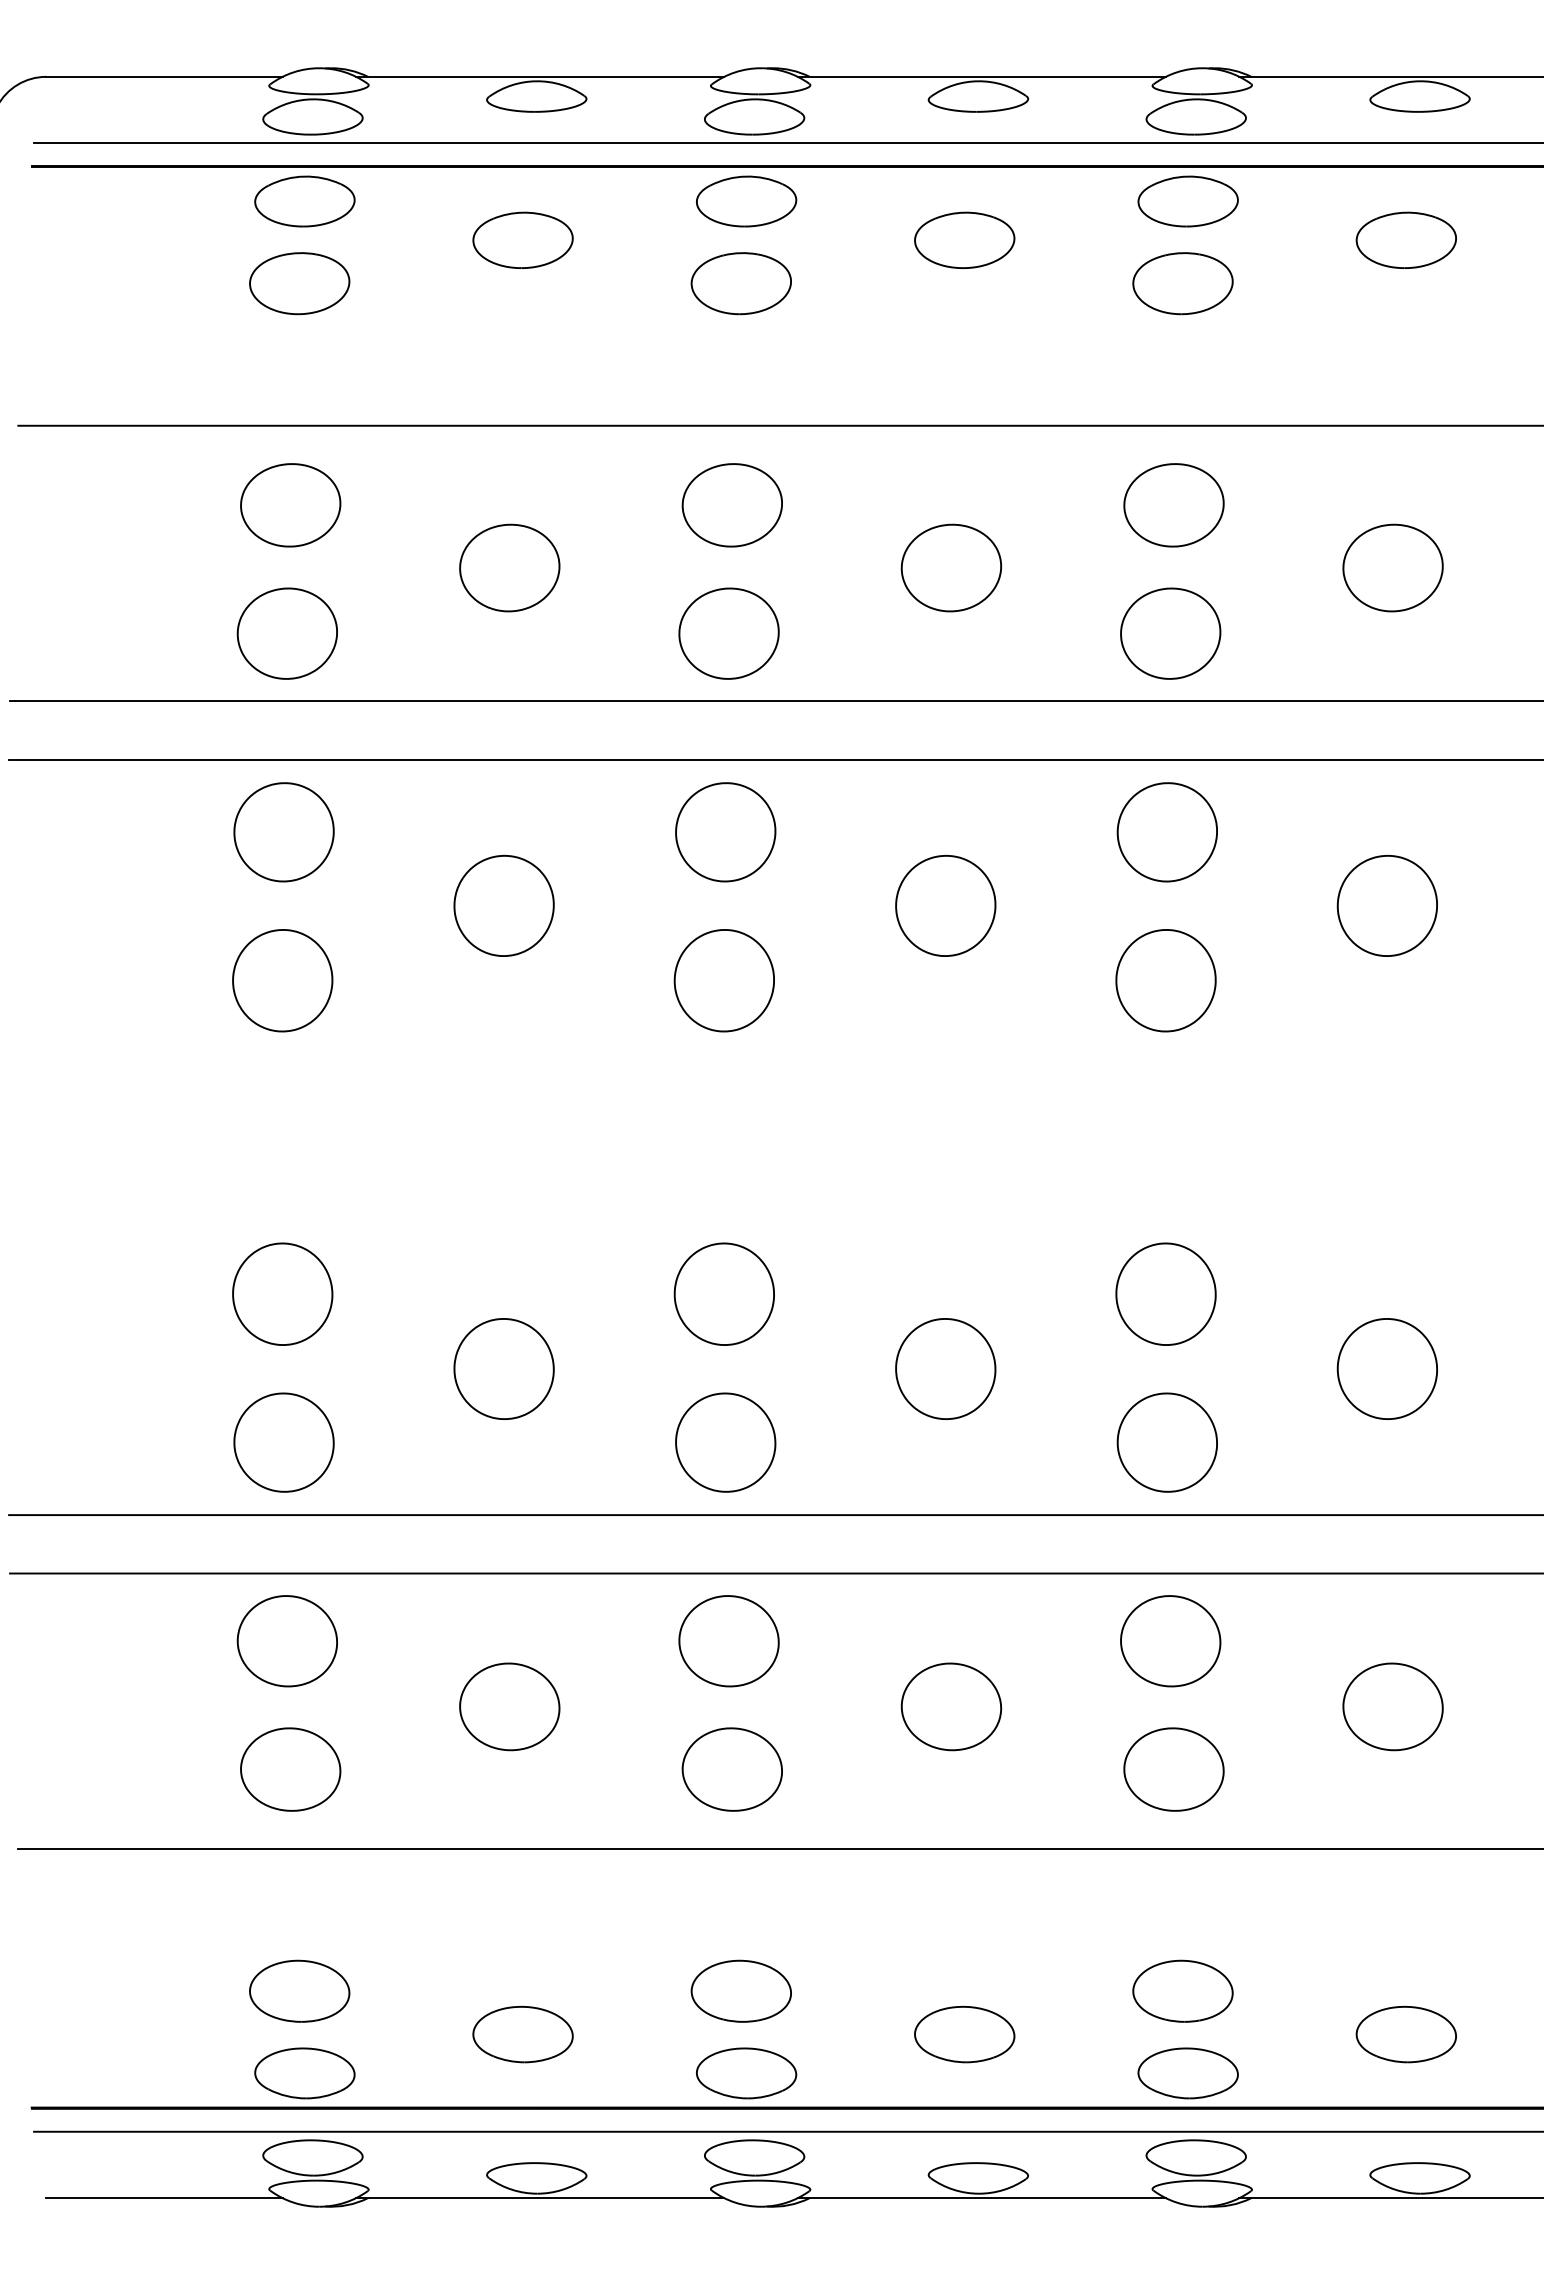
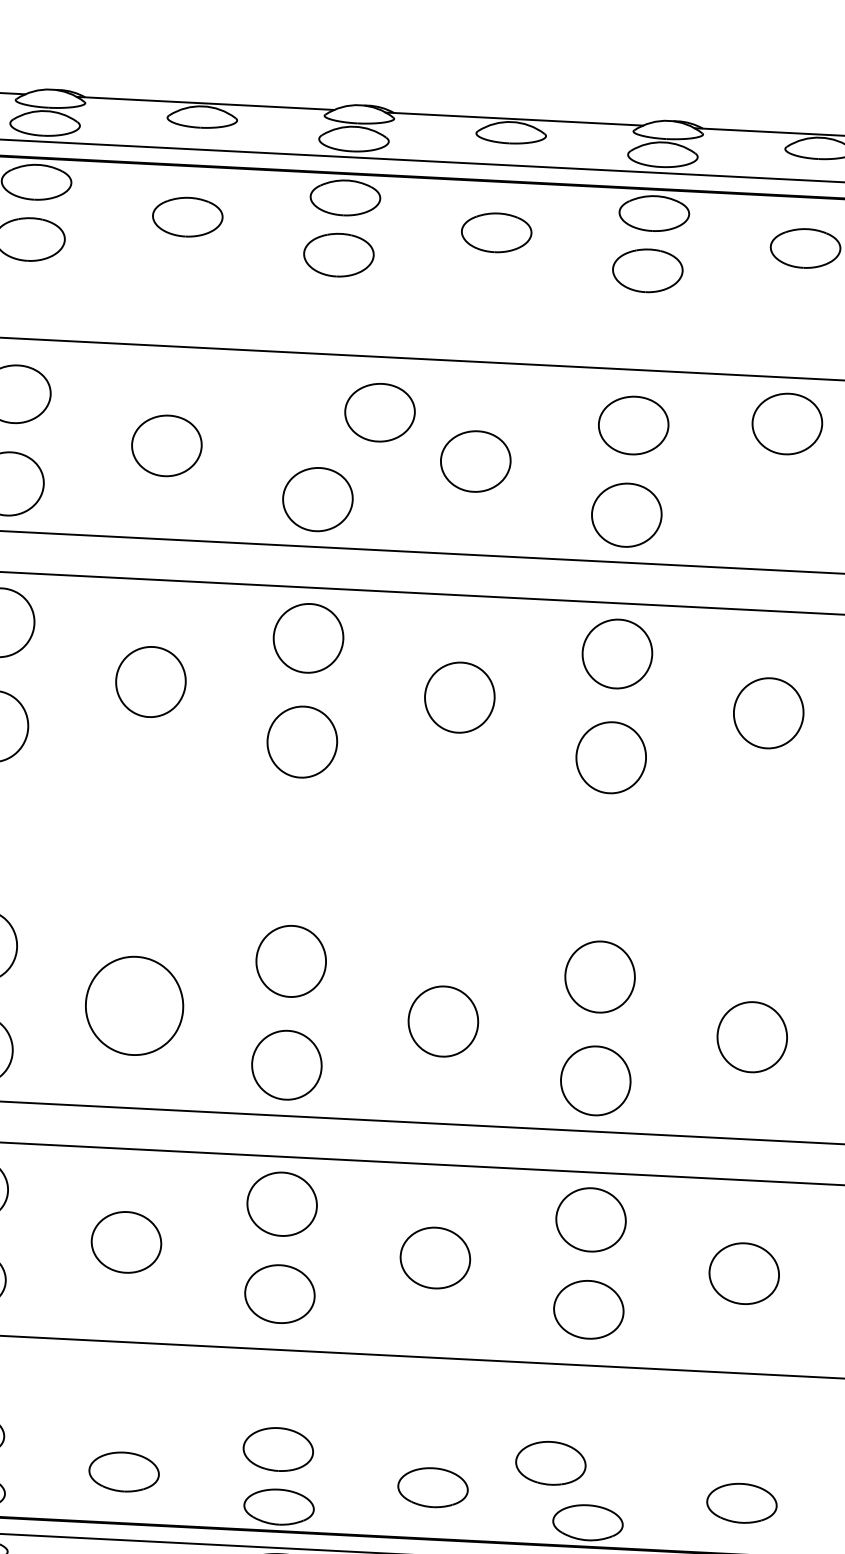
part: (731, 505) -> (379, 412), moved
part: (1392, 567) -> (786, 423), moved
part: (503, 1368) -> (134, 1005), size x1.4
part: (1182, 1990) -> (550, 1462), moved

